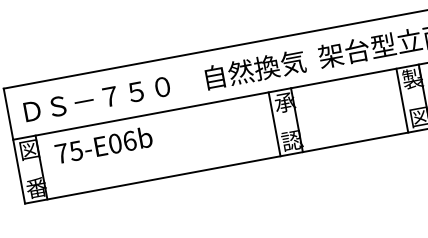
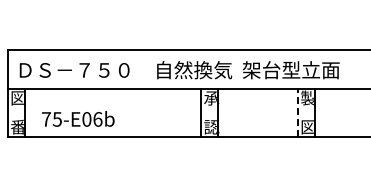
line: (401, 100) -> (297, 112), solid -> dashed
text: (103, 144) -> (78, 118), moved

